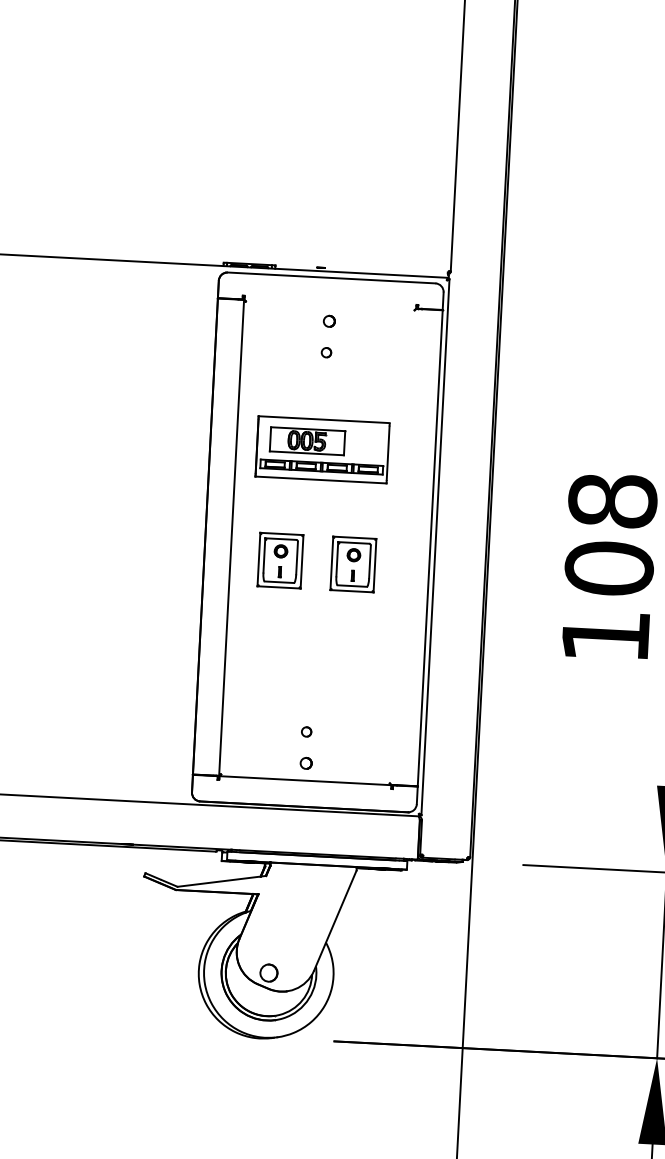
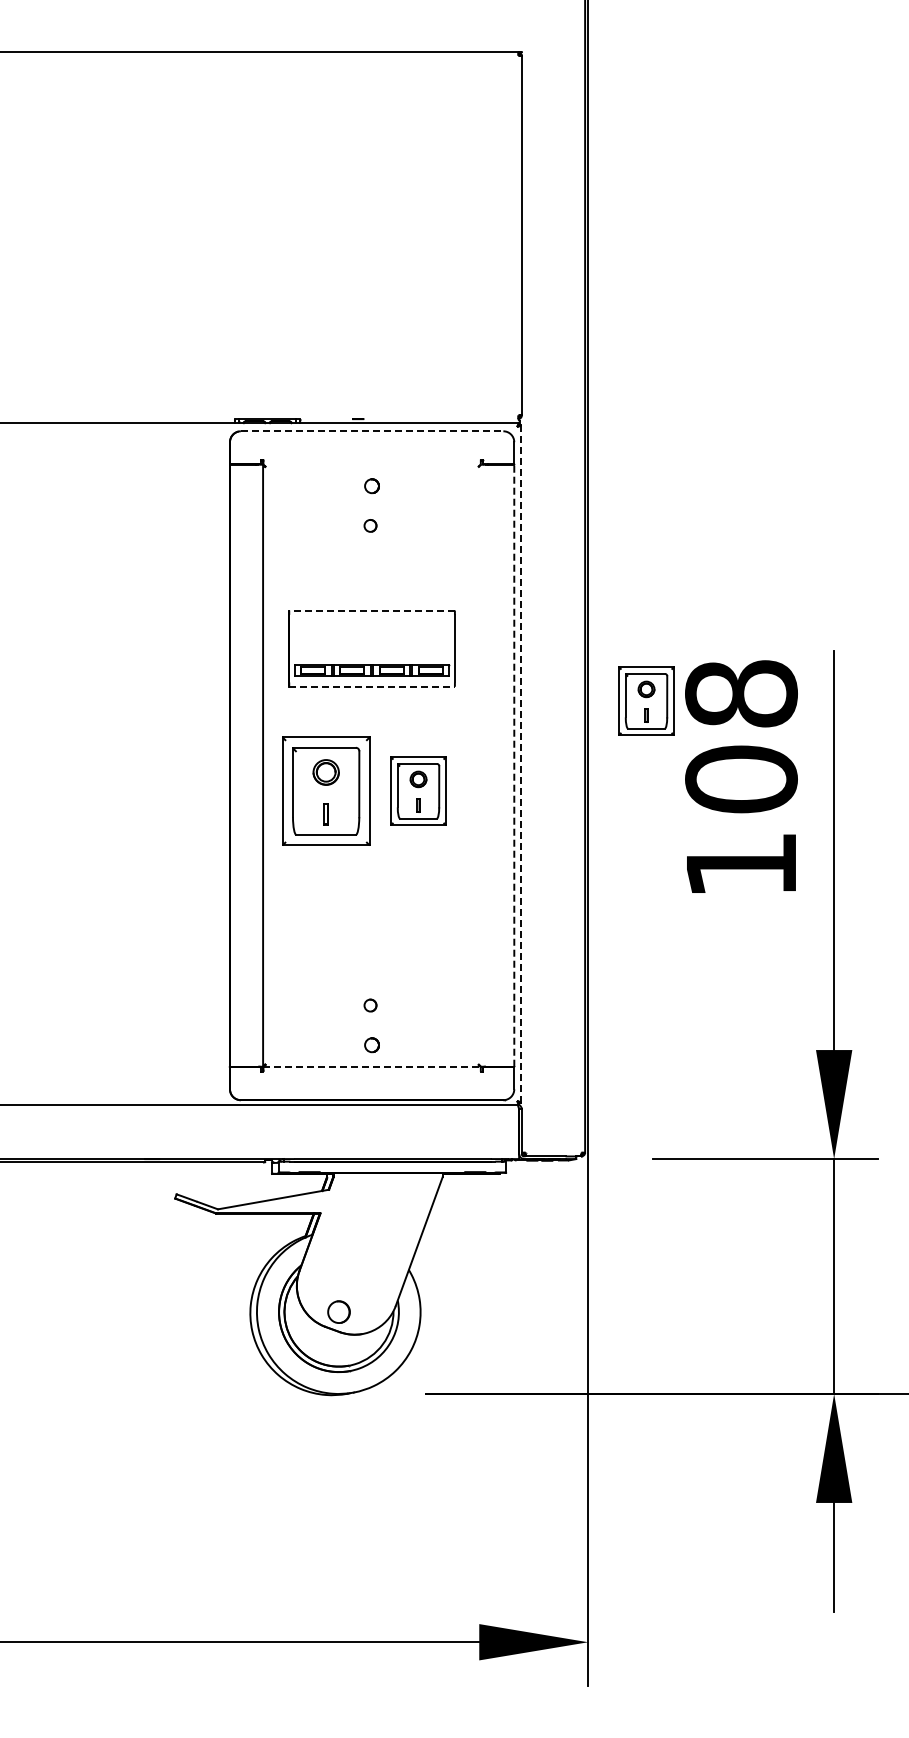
line: (331, 278) -> (372, 431), solid -> dashed
line: (324, 419) -> (372, 610), solid -> dashed
part: (307, 441) -> (352, 638), removed
line: (321, 479) -> (372, 686), solid -> dashed
part: (537, 502) -> (646, 700), added
line: (435, 546) -> (520, 763), solid -> dashed
line: (430, 548) -> (514, 765), solid -> dashed
part: (280, 560) -> (326, 790), size x1.6
line: (305, 781) -> (372, 1067), solid -> dashed

